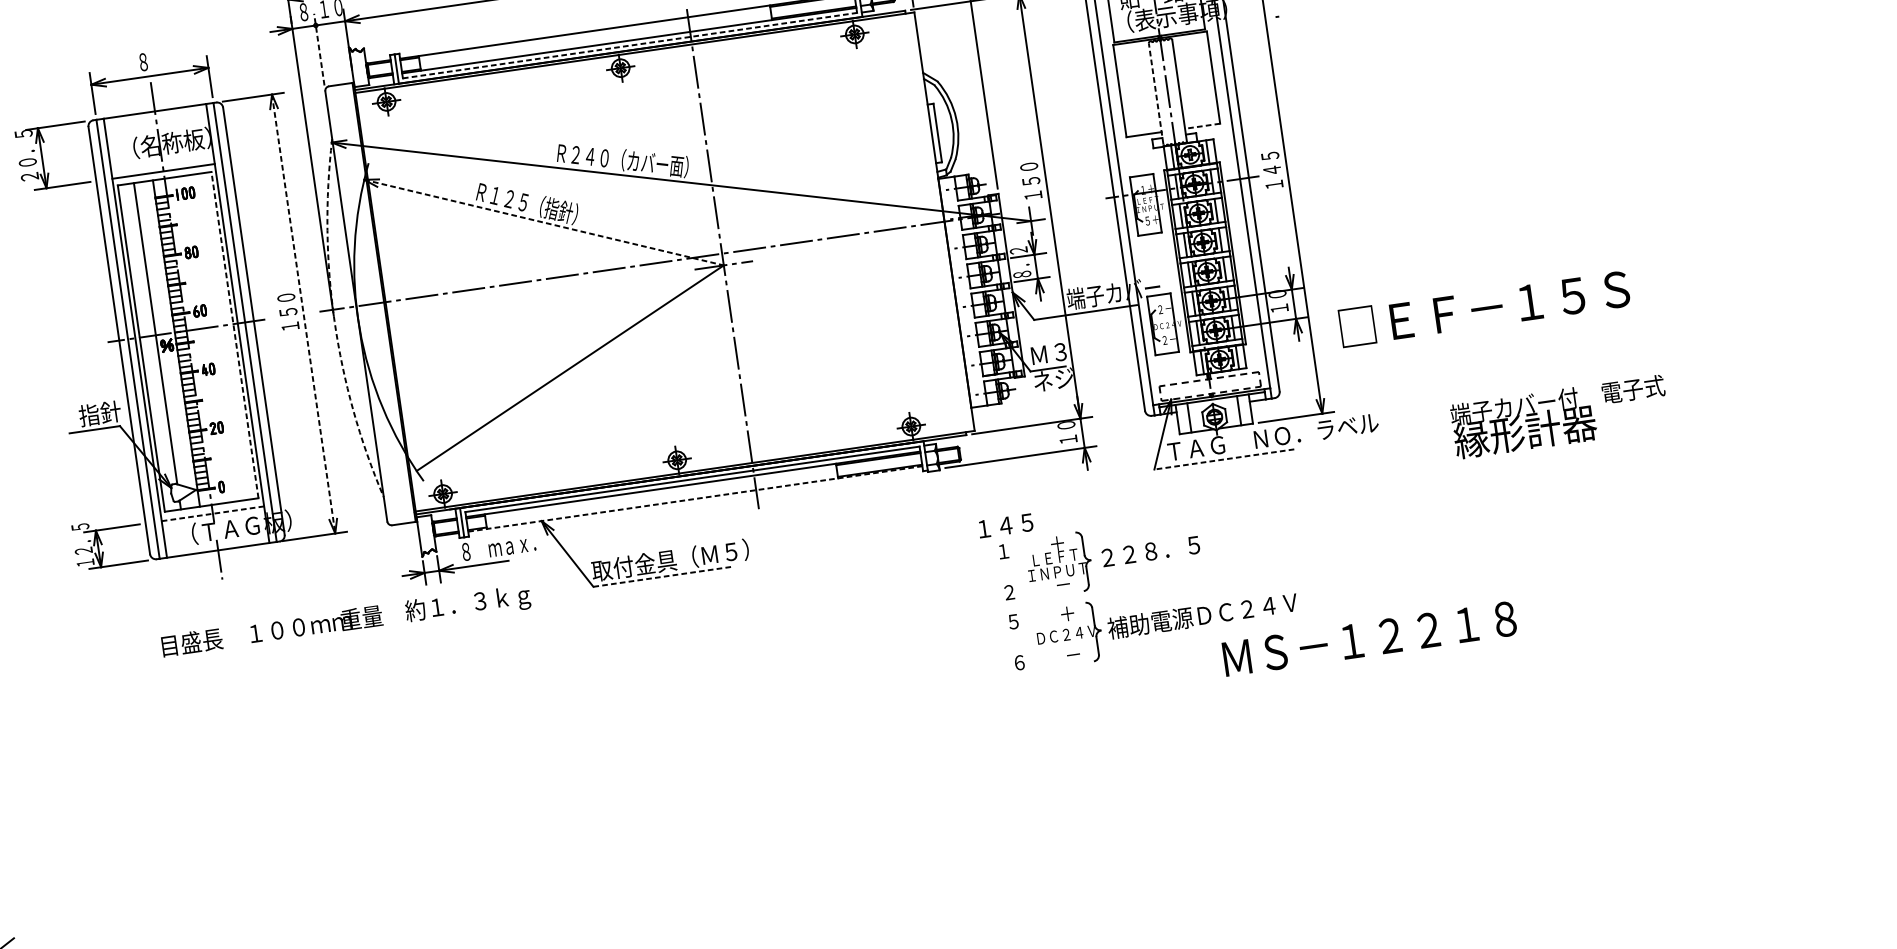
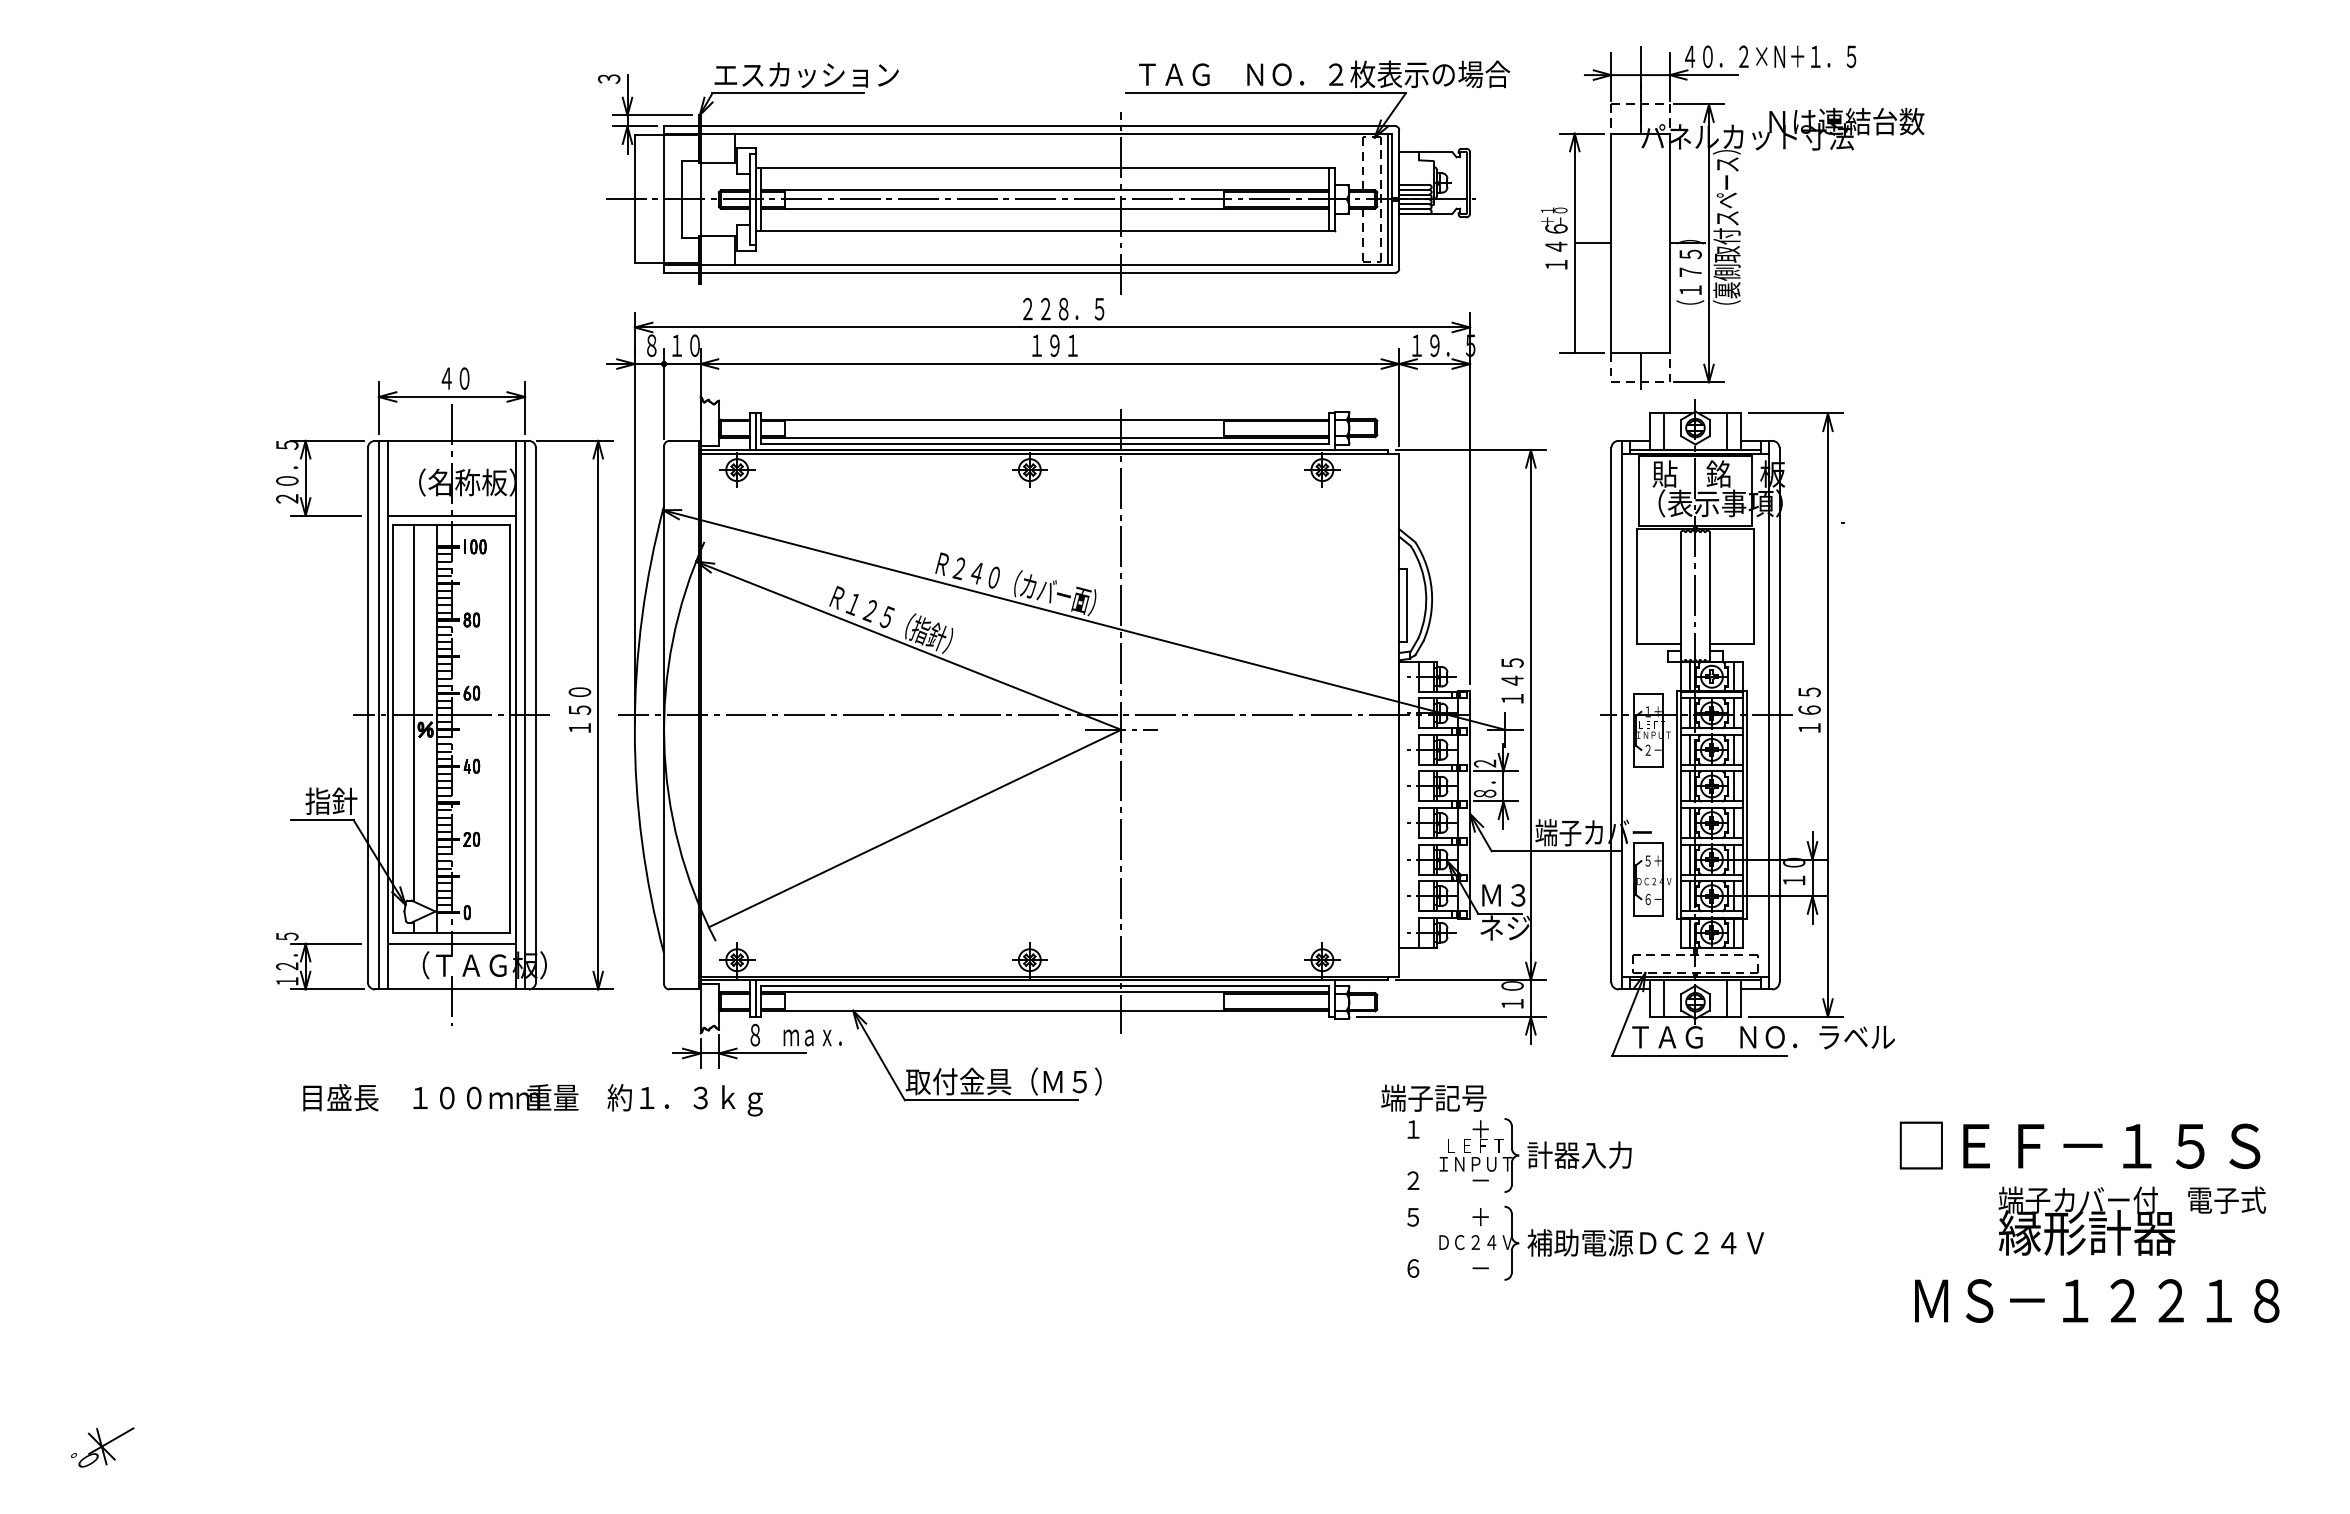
line: (630, 45) -> (1045, 444), dashed -> solid
line: (319, 49) -> (664, 394), dashed -> solid
text: (150, 61) -> (455, 378), ８ -> ４０
line: (1155, 93) -> (1680, 595), dashed -> solid
line: (1202, 125) -> (1732, 643), dashed -> solid
text: (1272, 170) -> (1809, 710), １４５ -> １６５
text: (1030, 173) -> (1512, 671), １５０ -> １４５
text: (1150, 220) -> (1651, 749), ５＋ -> ２－
line: (543, 222) -> (908, 645), dashed -> solid
text: (1163, 308) -> (1651, 860), ２－ -> ５＋
text: (1484, 308) -> (2079, 1145), moved
line: (303, 314) -> (598, 715), dashed -> solid
arc: (334, 321) -> (634, 729), dashed -> solid
line: (234, 334) -> (510, 728), dashed -> solid
text: (1164, 340) -> (1647, 899), ２－ -> ６－
text: (1559, 416) -> (2131, 1220), moved
line: (1224, 459) -> (1699, 1055), dashed -> solid
line: (695, 498) -> (1045, 1010), dashed -> solid
line: (212, 513) -> (451, 943), dashed -> solid
text: (1016, 523) -> (1433, 1097), １４５ -> 端子記号
text: (1148, 551) -> (1590, 1154), ２２８．５ -> 計器入力
line: (662, 577) -> (991, 1100), dashed -> solid
text: (345, 622) -> (532, 1100), moved
text: (1369, 638) -> (2097, 1300), moved

